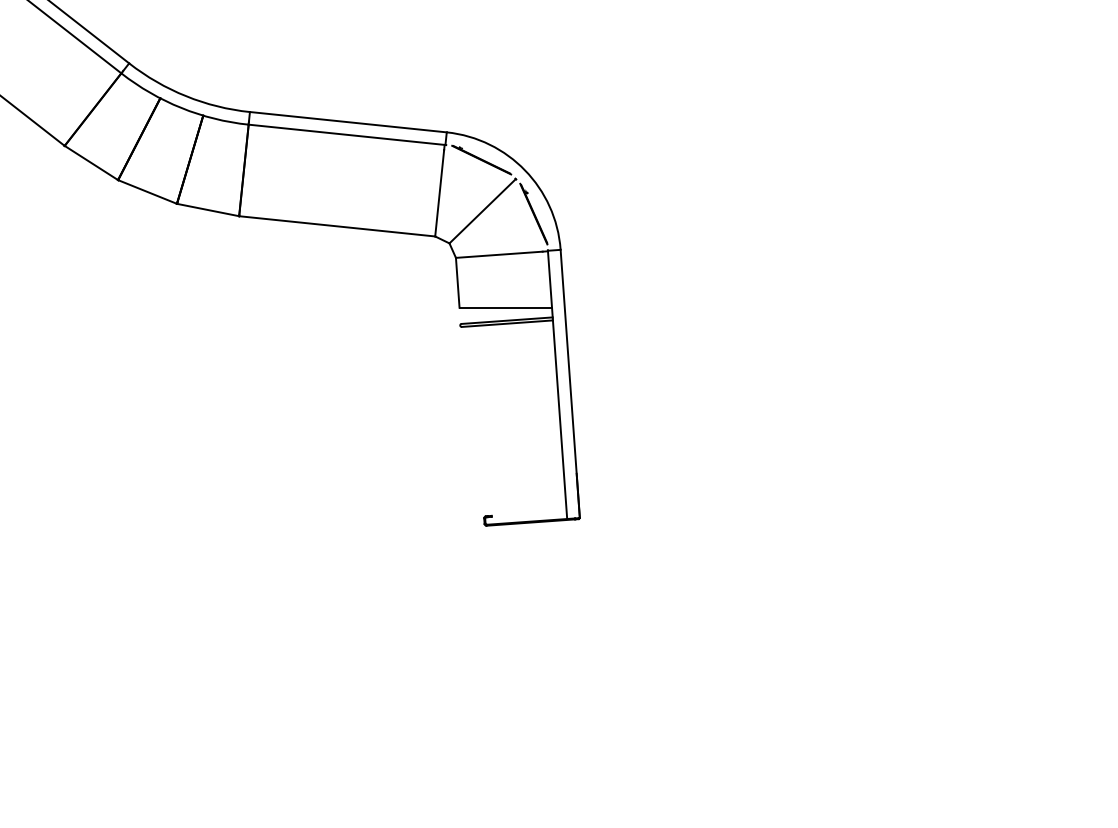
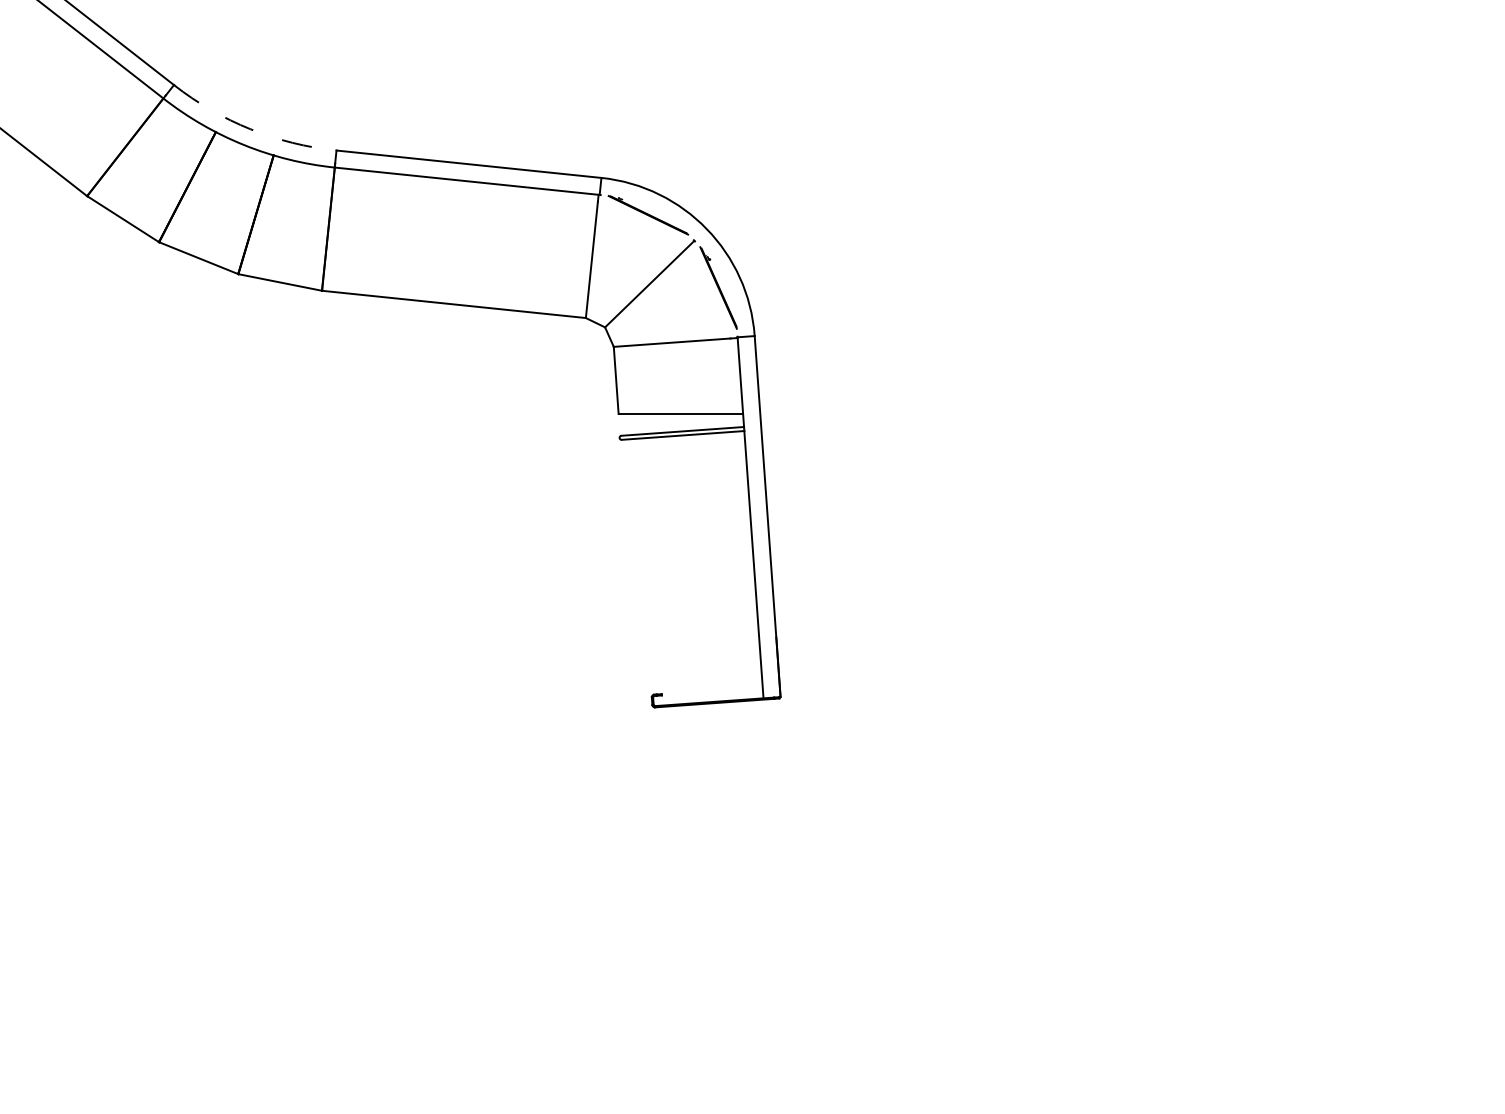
arc: (186, 96) -> (251, 129), solid -> dashed

